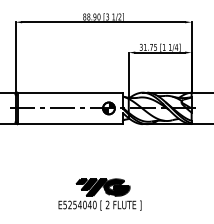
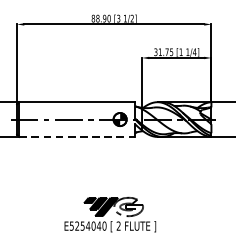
line: (70, 124) -> (77, 137), solid -> dashed
fill: (116, 187) -> (128, 206), removed

